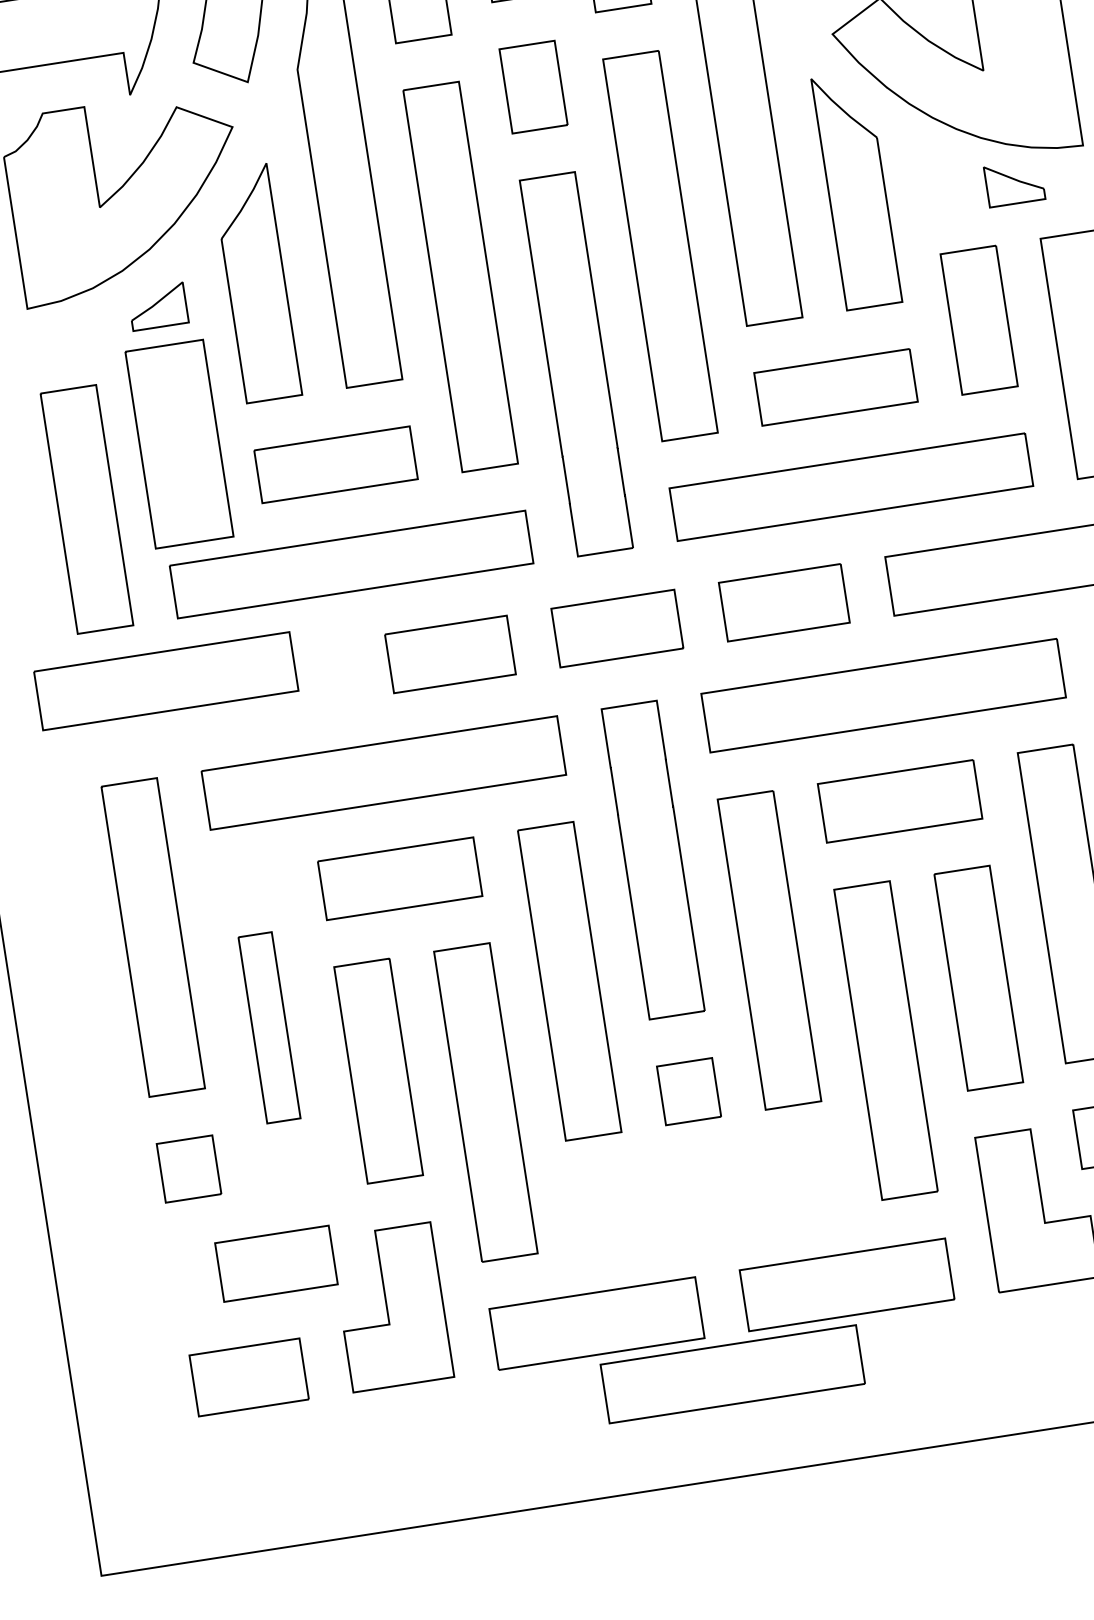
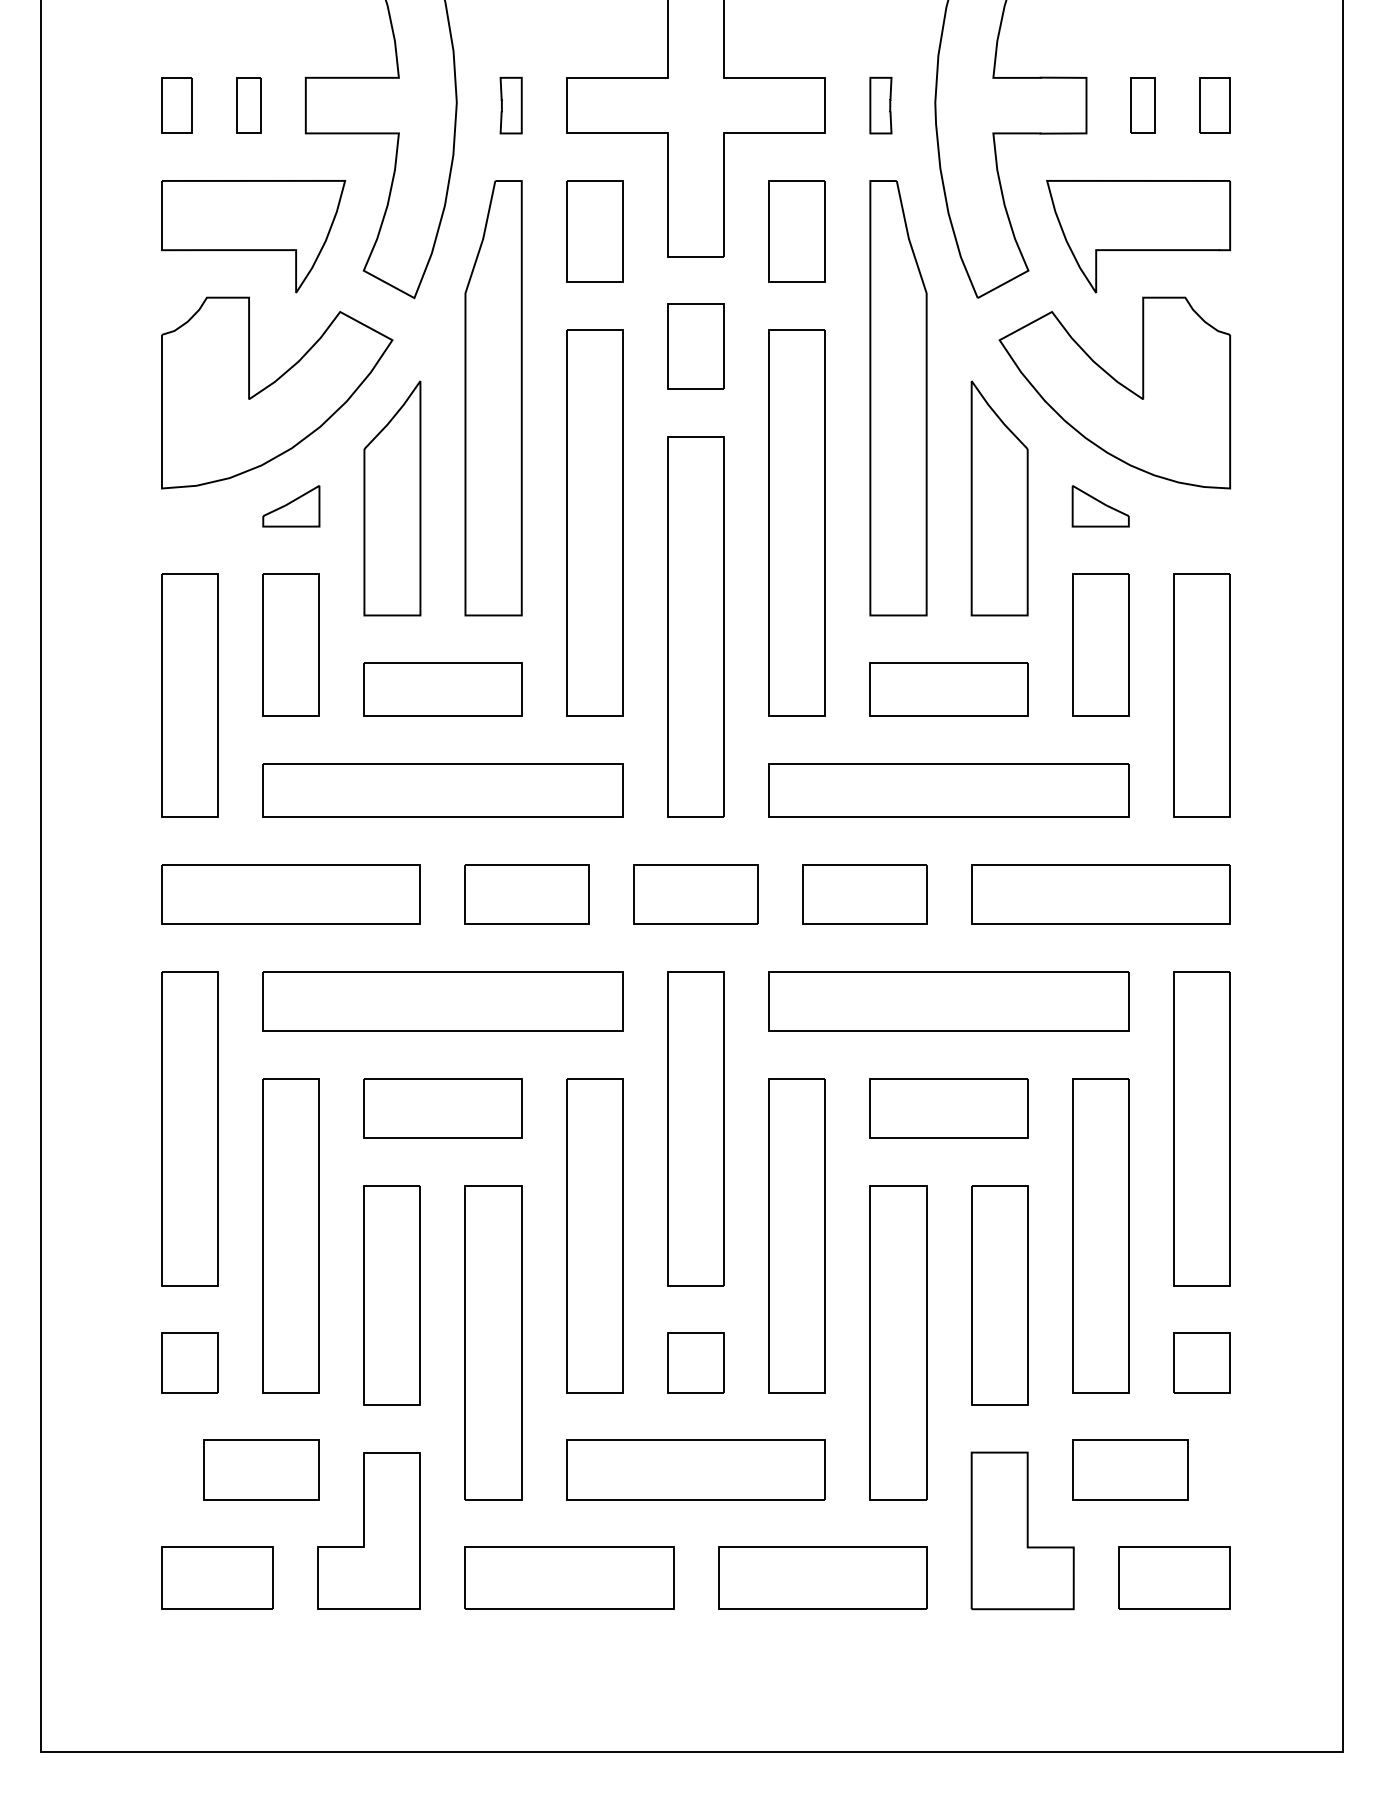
part: (1014, 183) -> (1100, 506), moved
part: (178, 443) -> (290, 644), size x0.71
part: (165, 681) -> (290, 894), moved
part: (268, 1027) -> (290, 1235), size x1.67
part: (732, 1373) -> (695, 1469), moved

